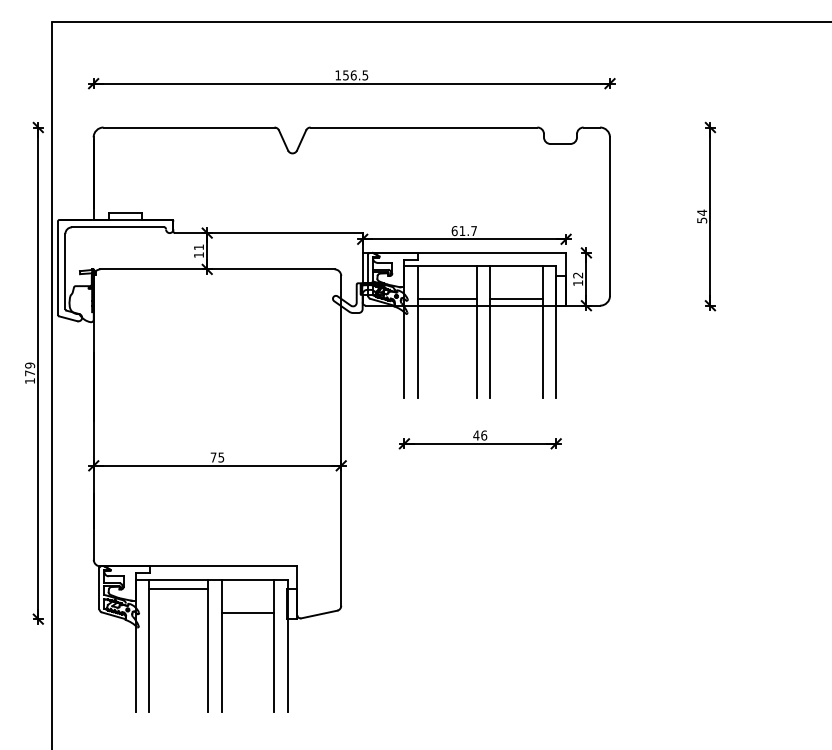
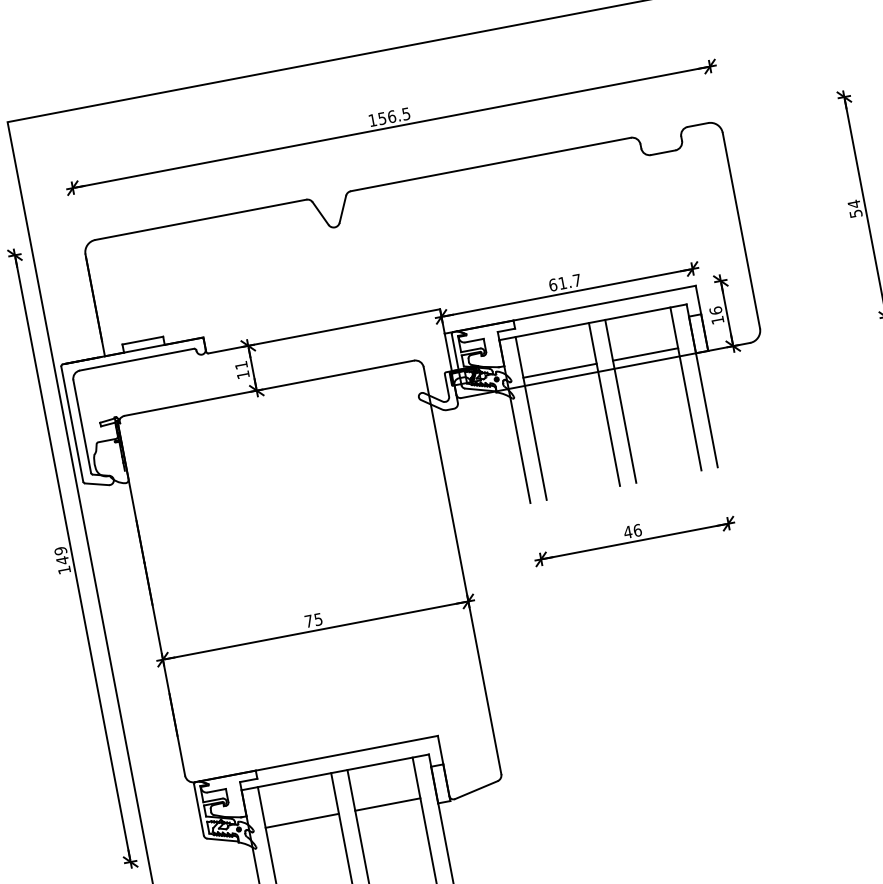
text: (578, 275) -> (716, 310), 12 -> 16
text: (29, 373) -> (61, 560), 179 -> 149
line: (178, 588) -> (302, 820), moved

